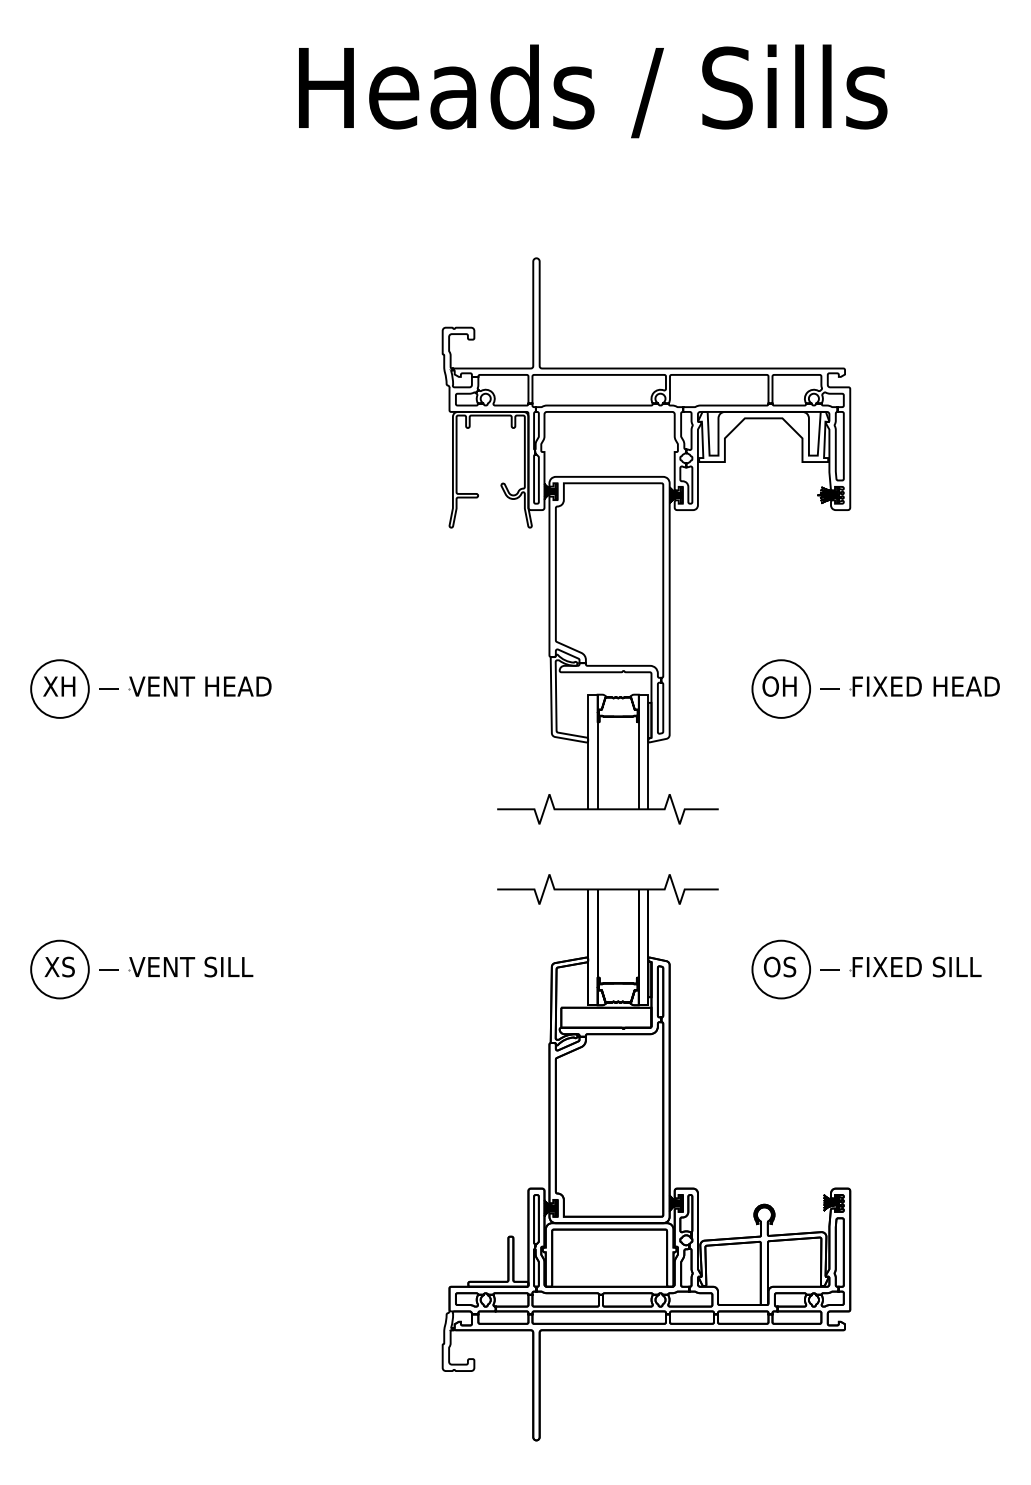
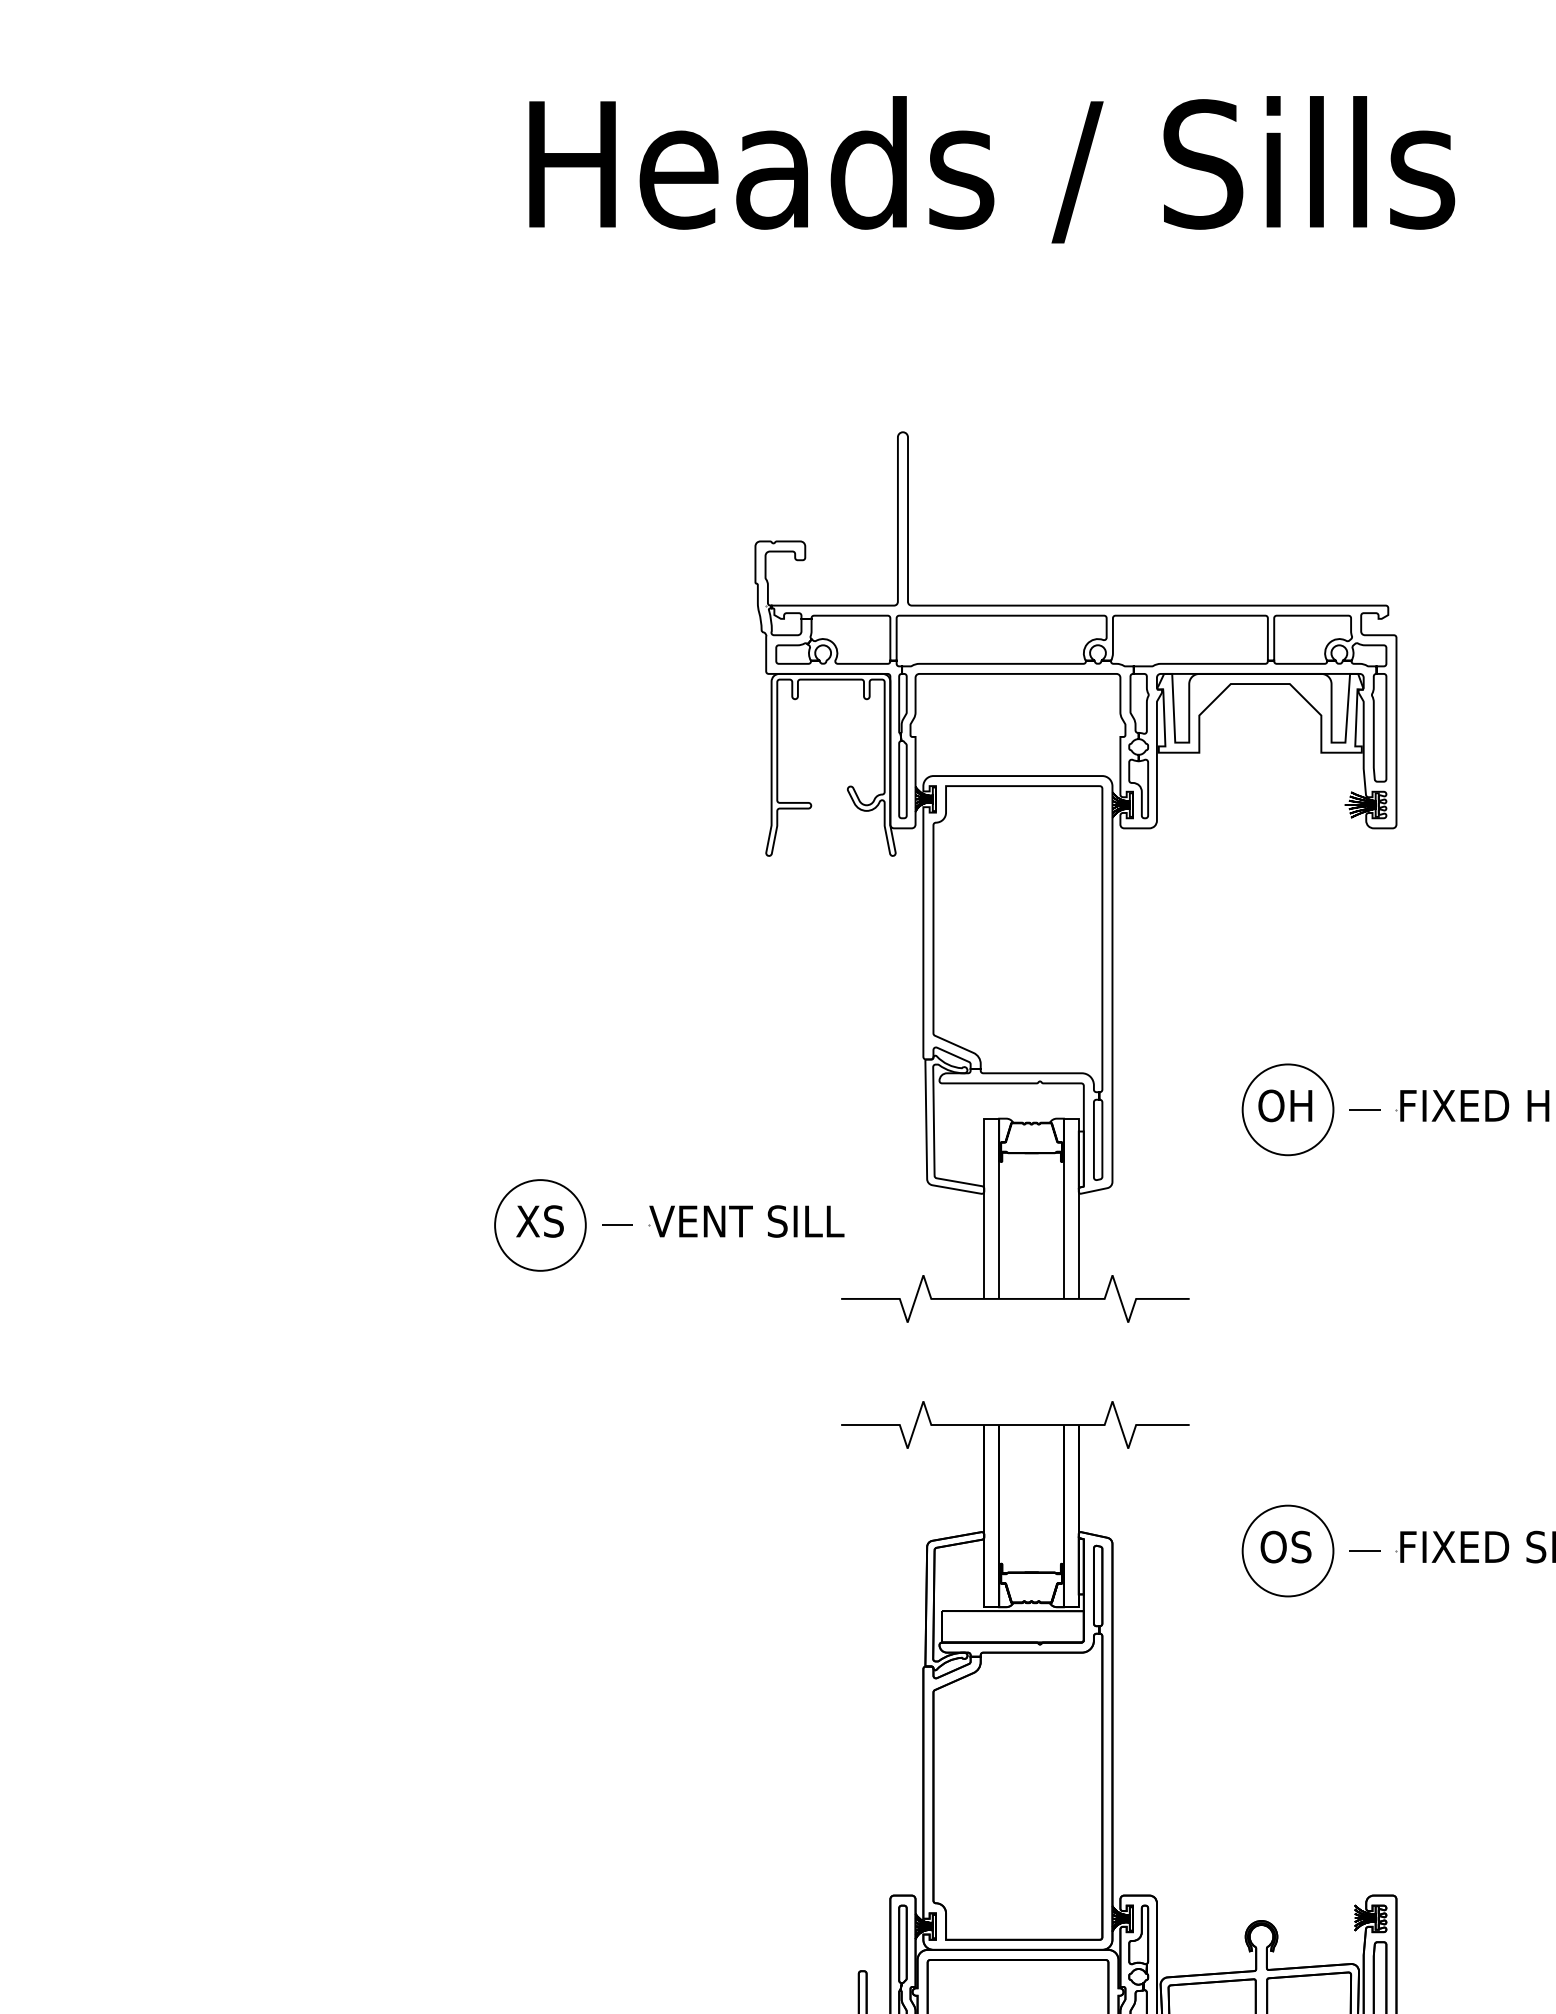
part: (150, 688) -> (295, 1108), removed
part: (141, 969) -> (668, 1225), moved

